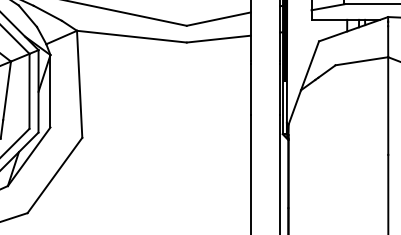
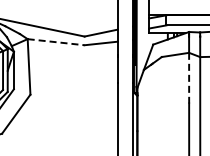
line: (132, 37) -> (56, 42), solid -> dashed
line: (388, 106) -> (189, 78), solid -> dashed

